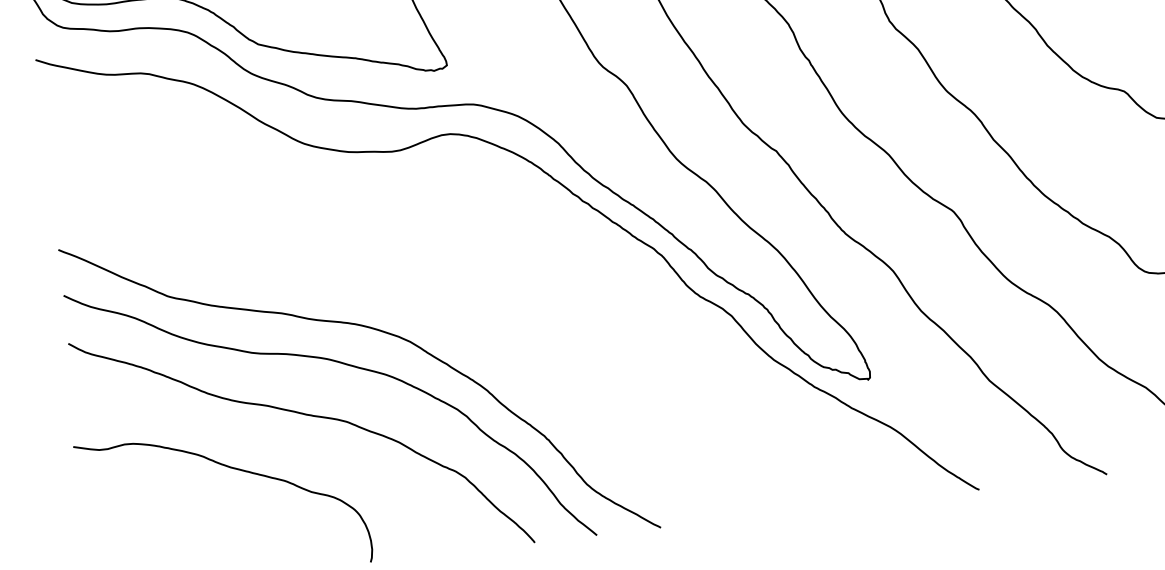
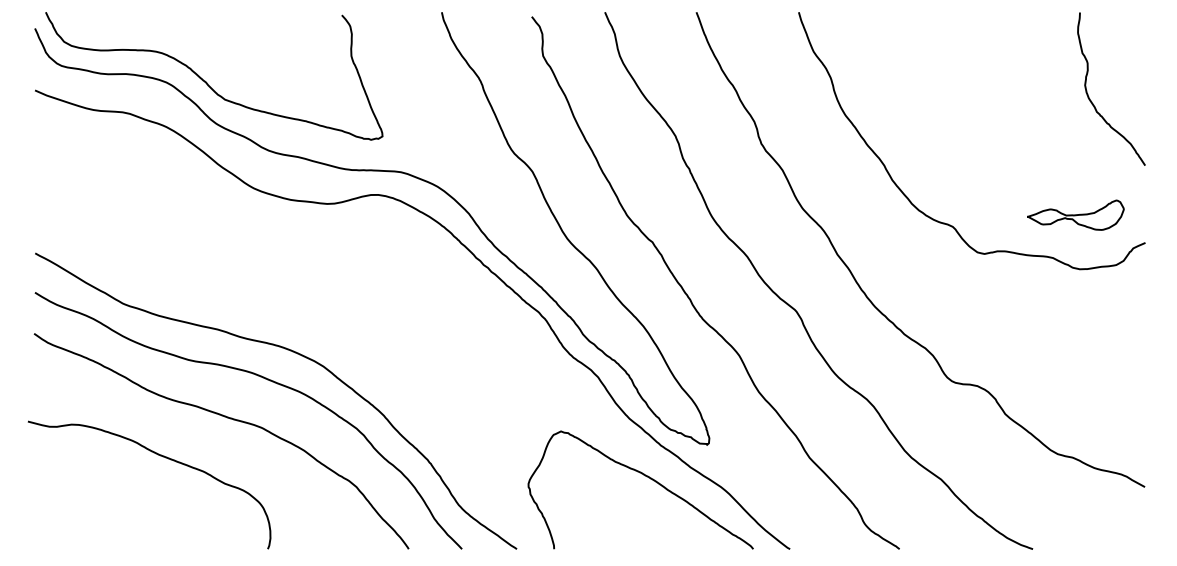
curve: (803, 426) -> (647, 477), added

